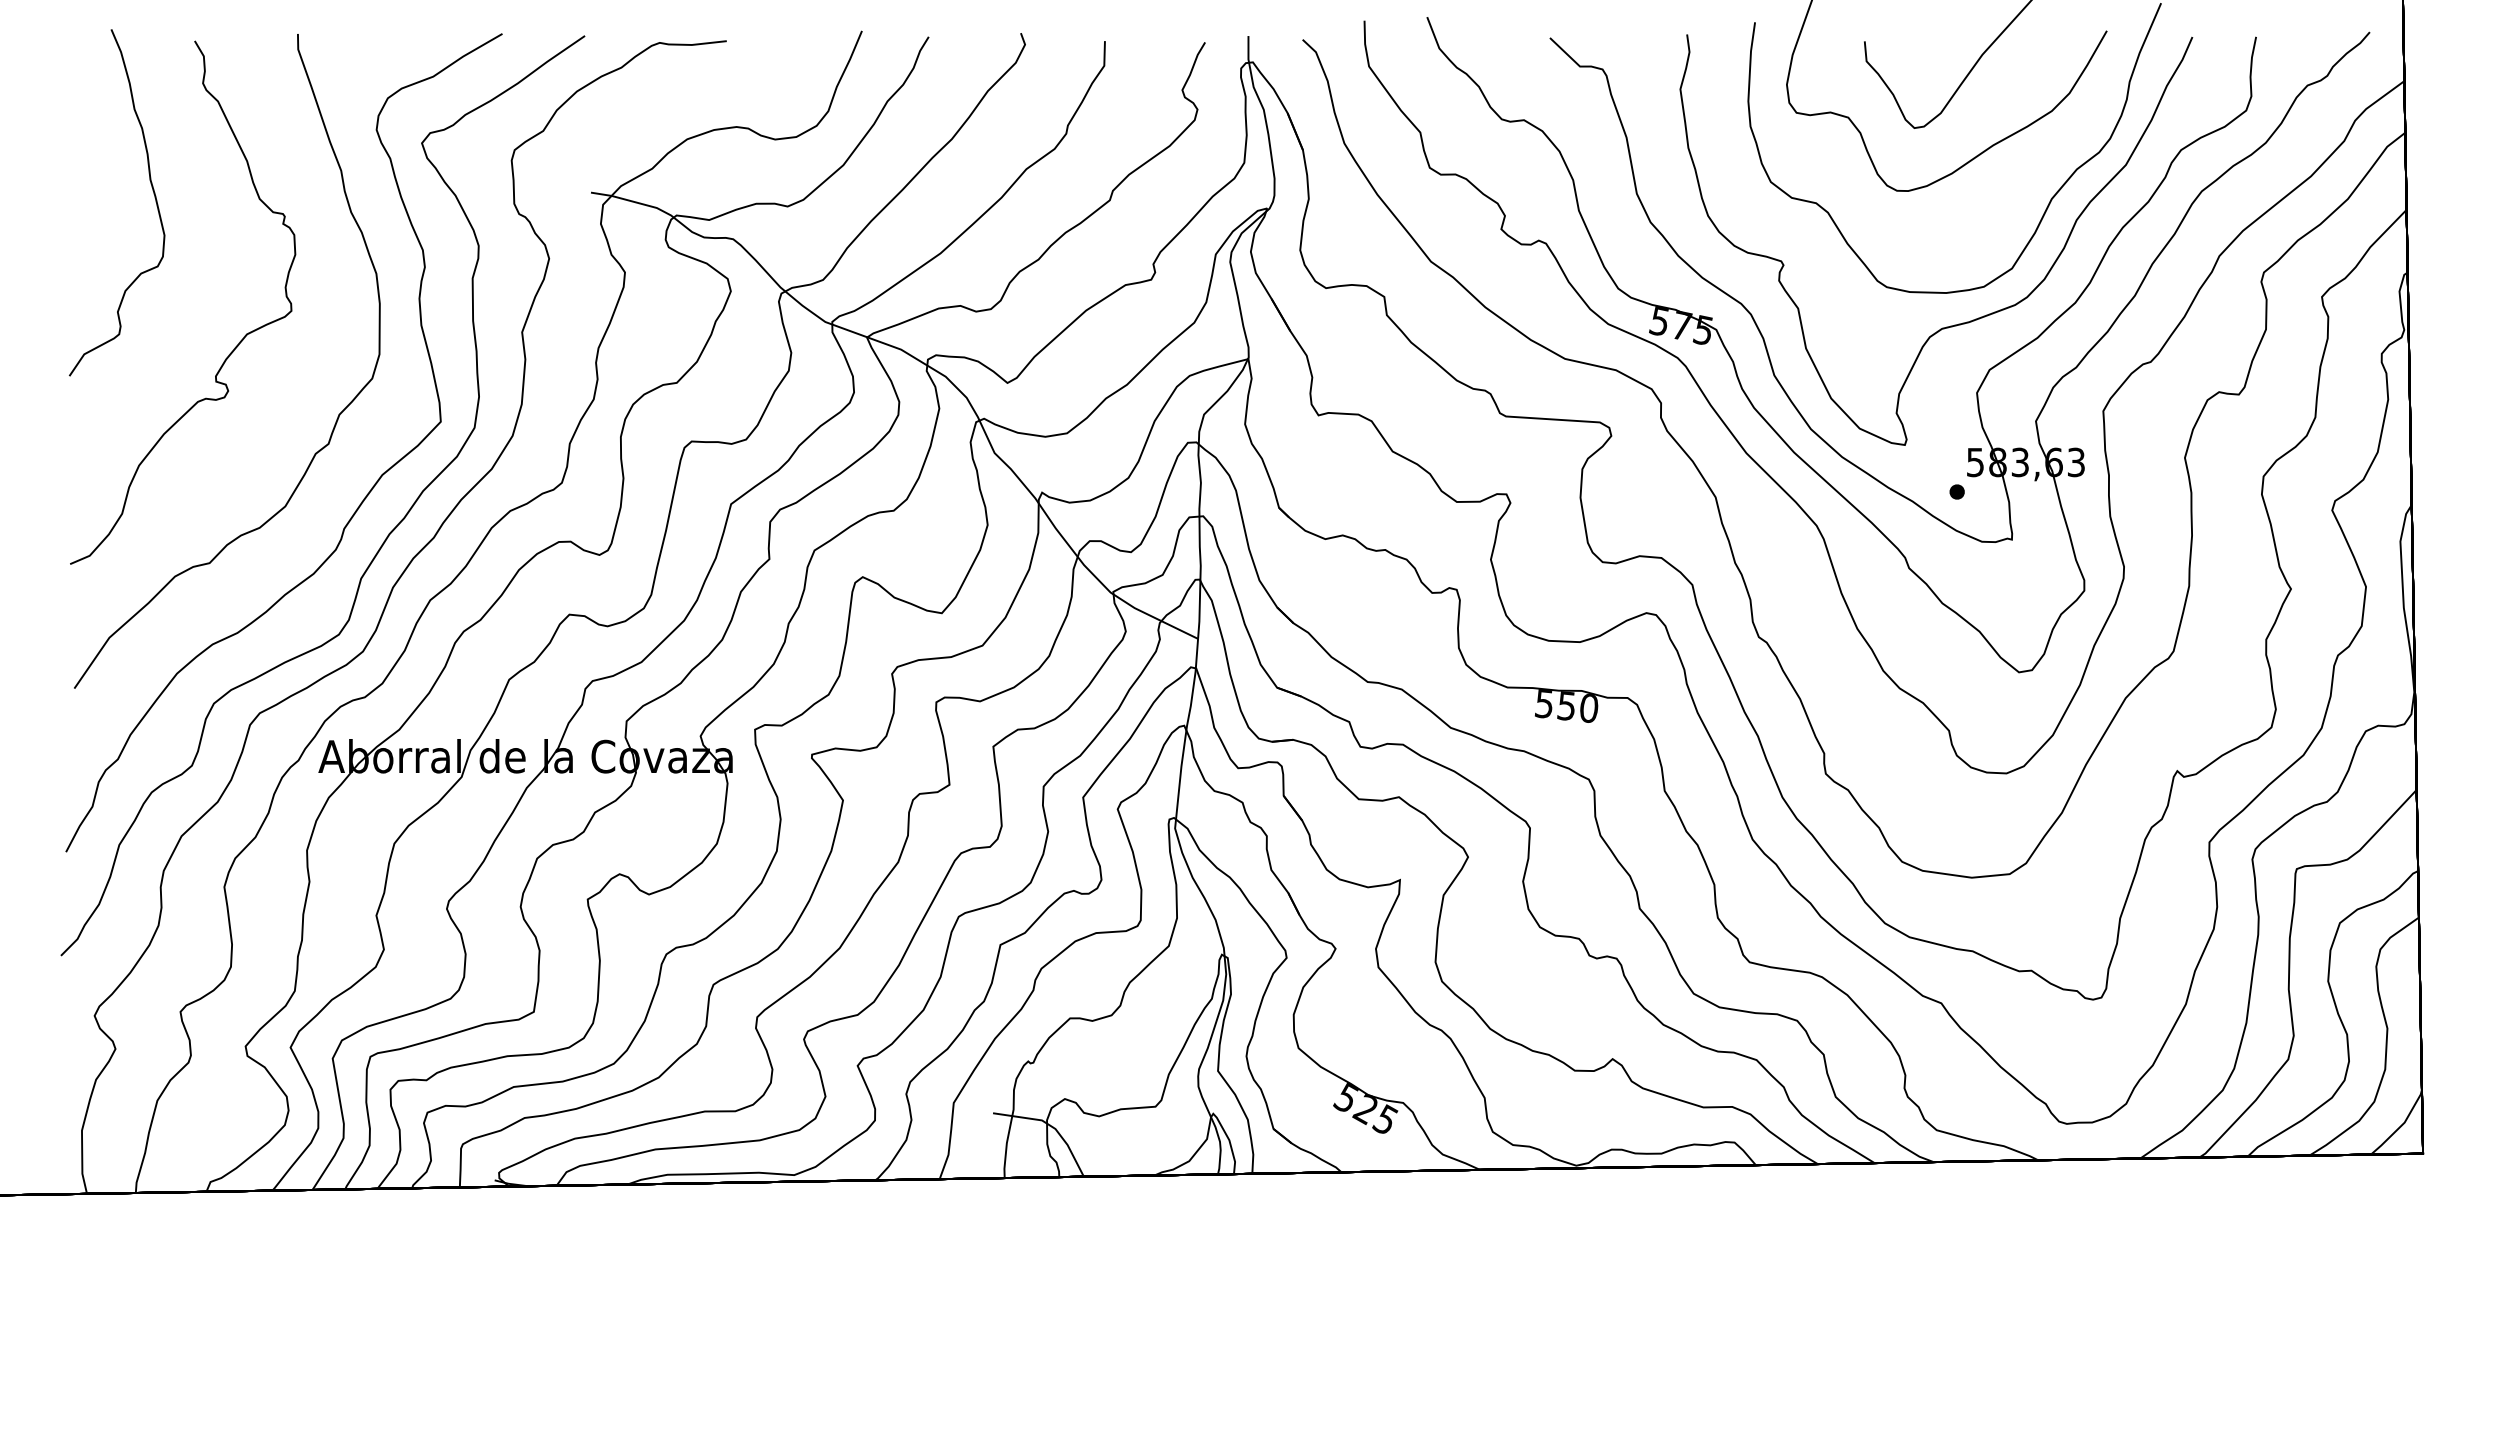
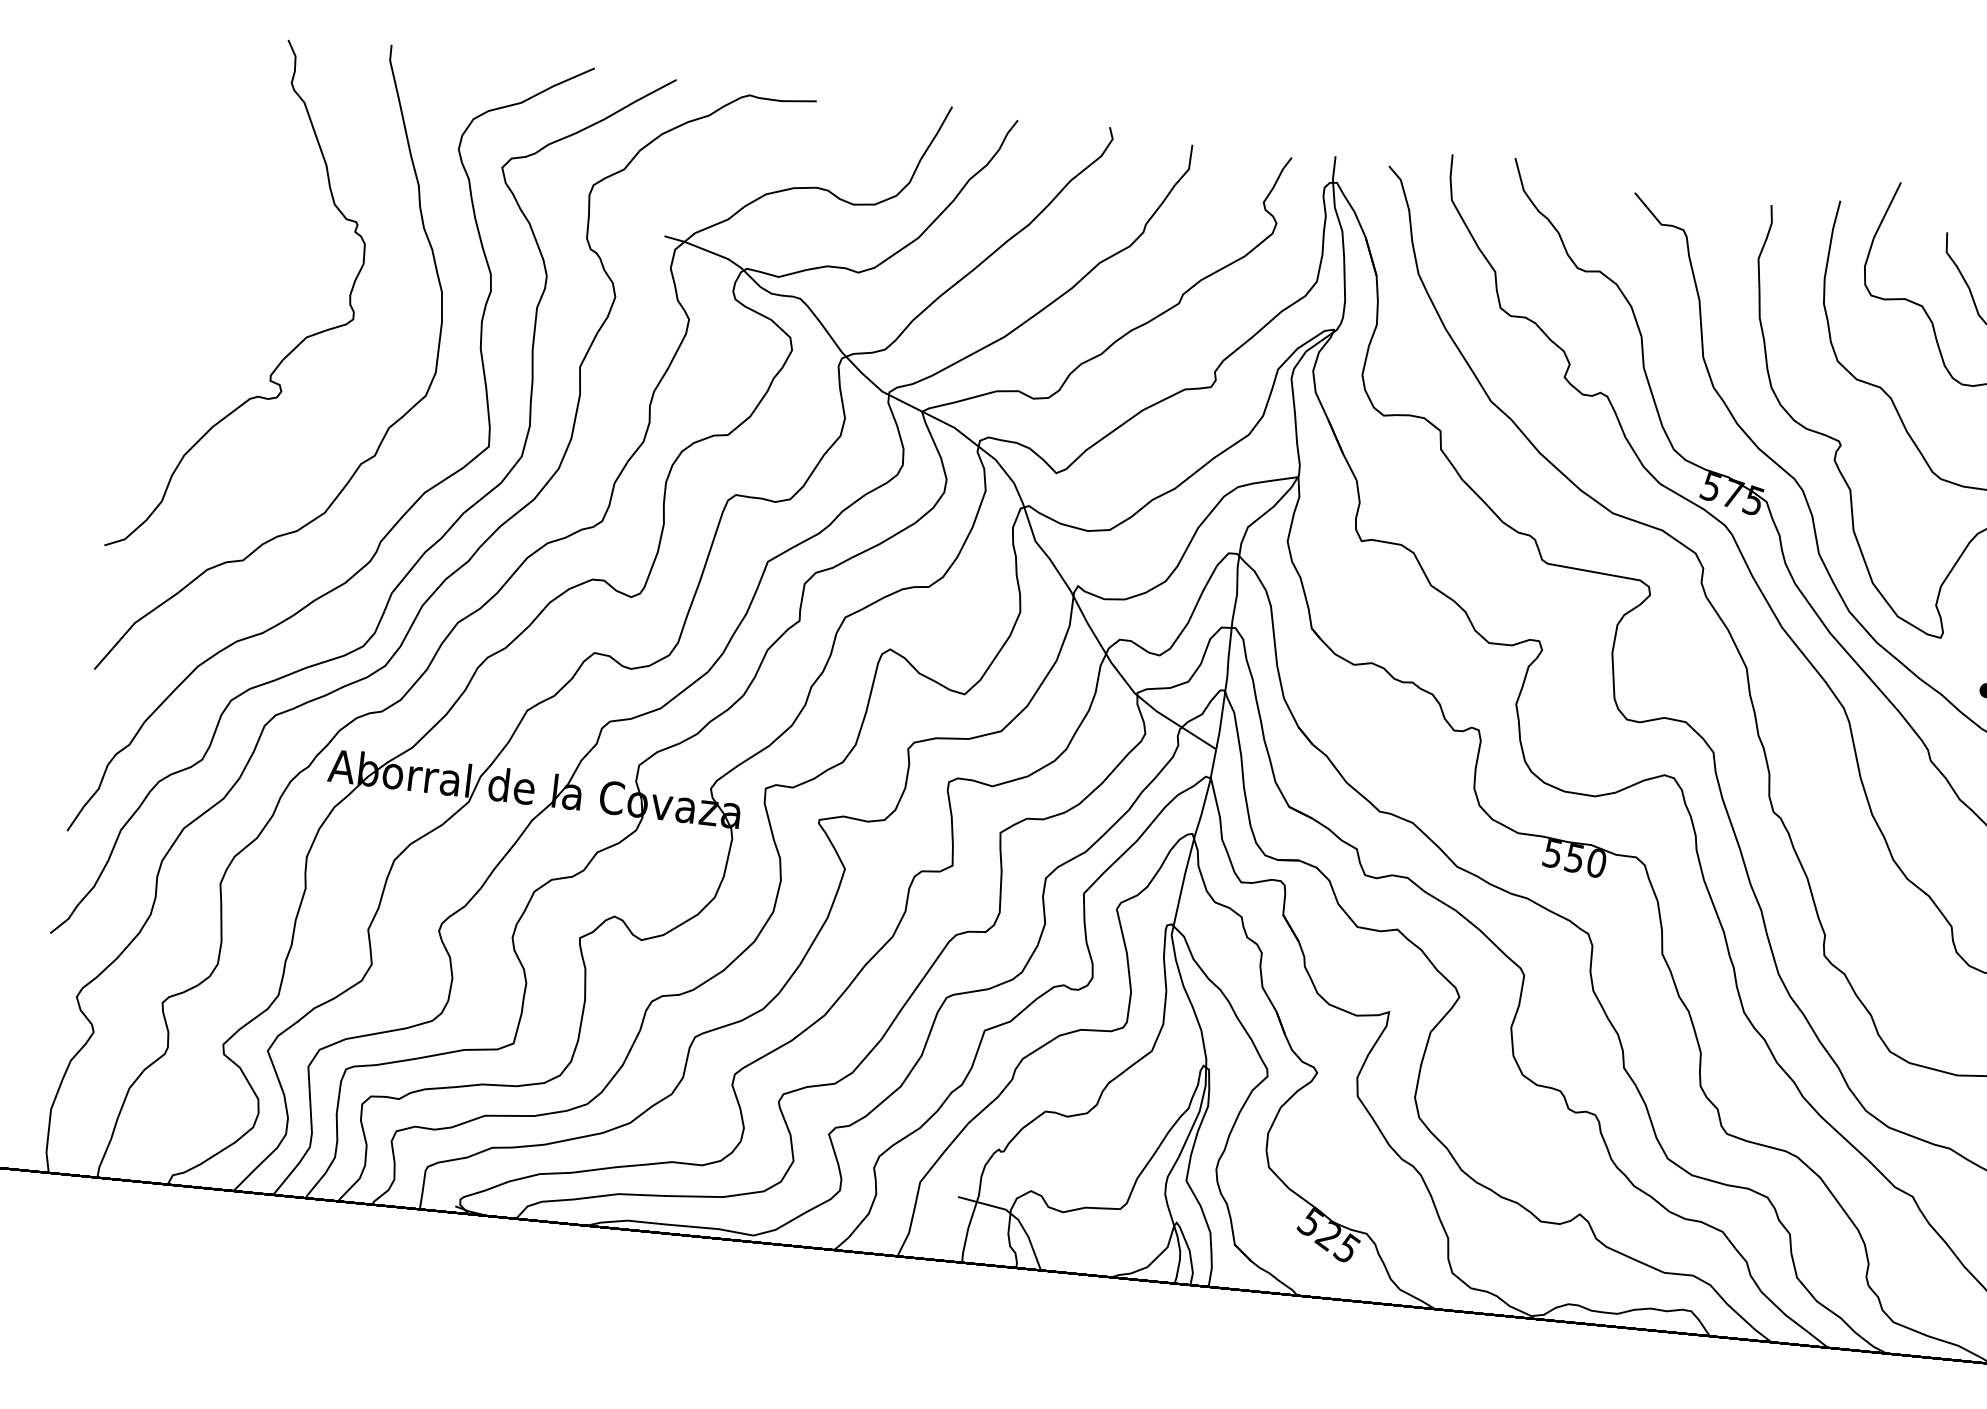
curve: (153, 194) -> (229, 187), removed

